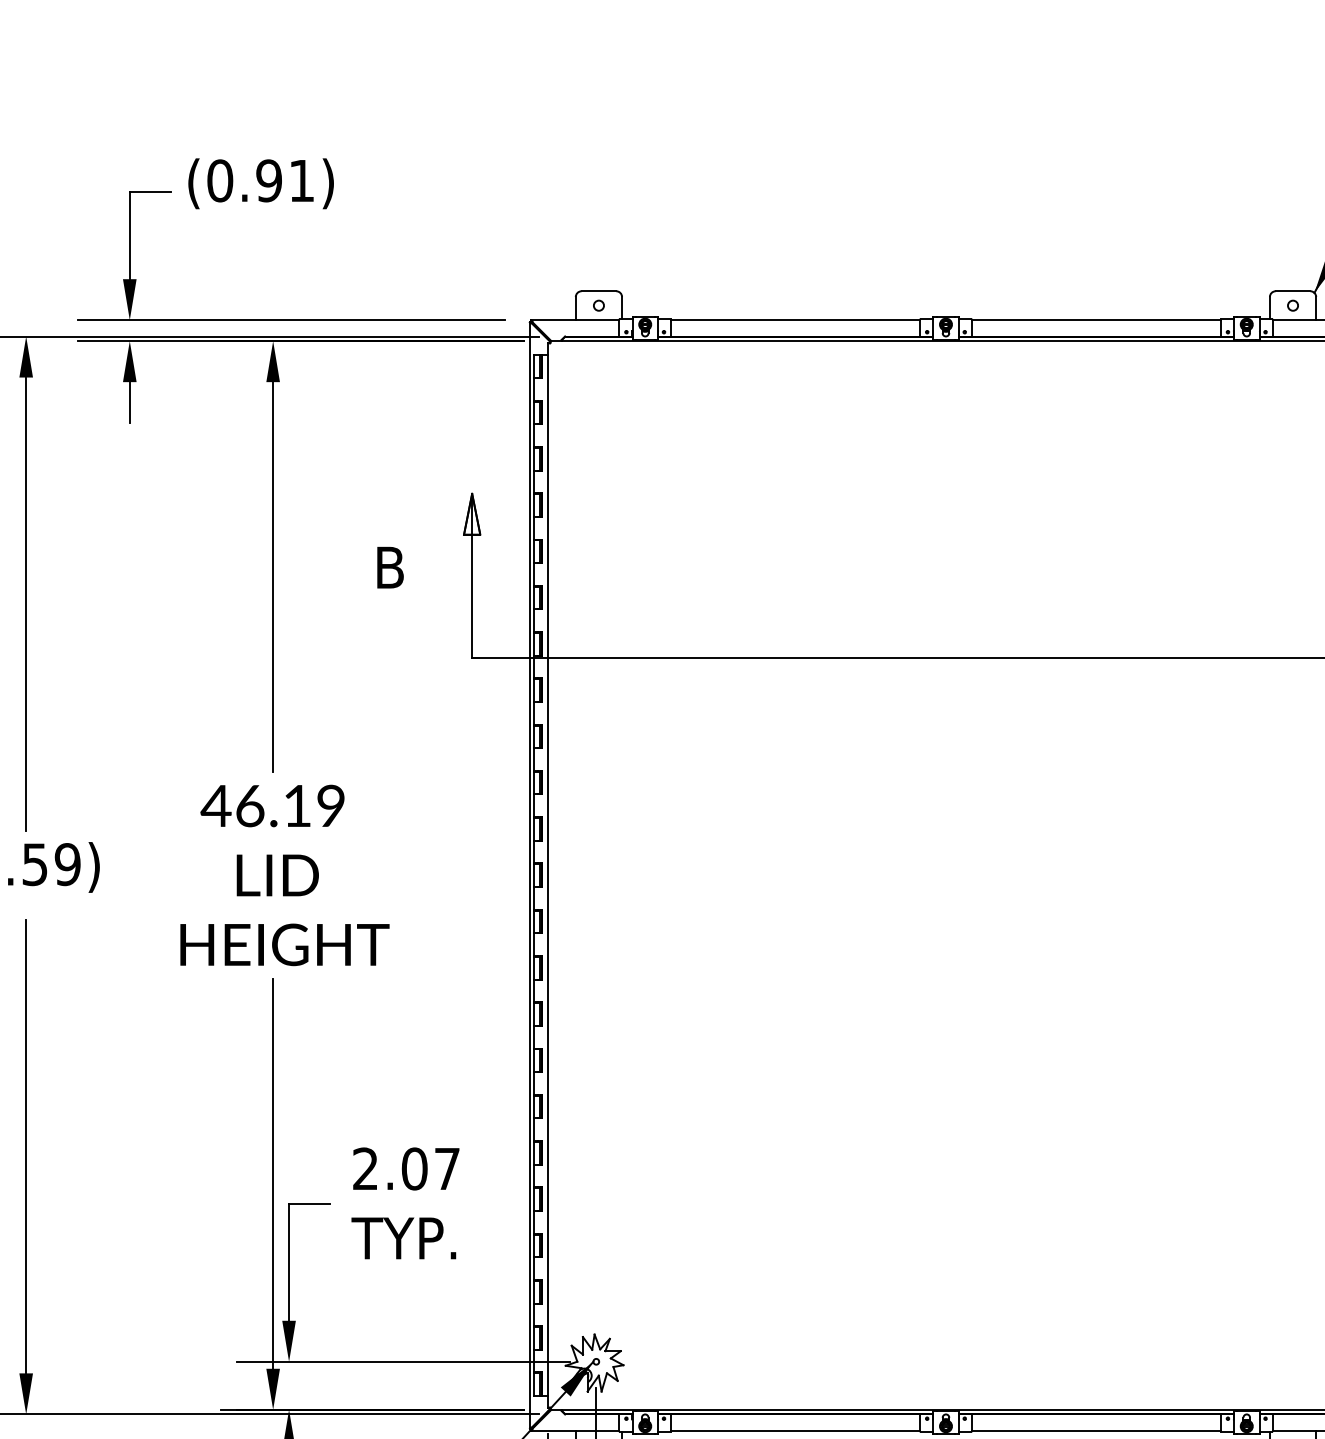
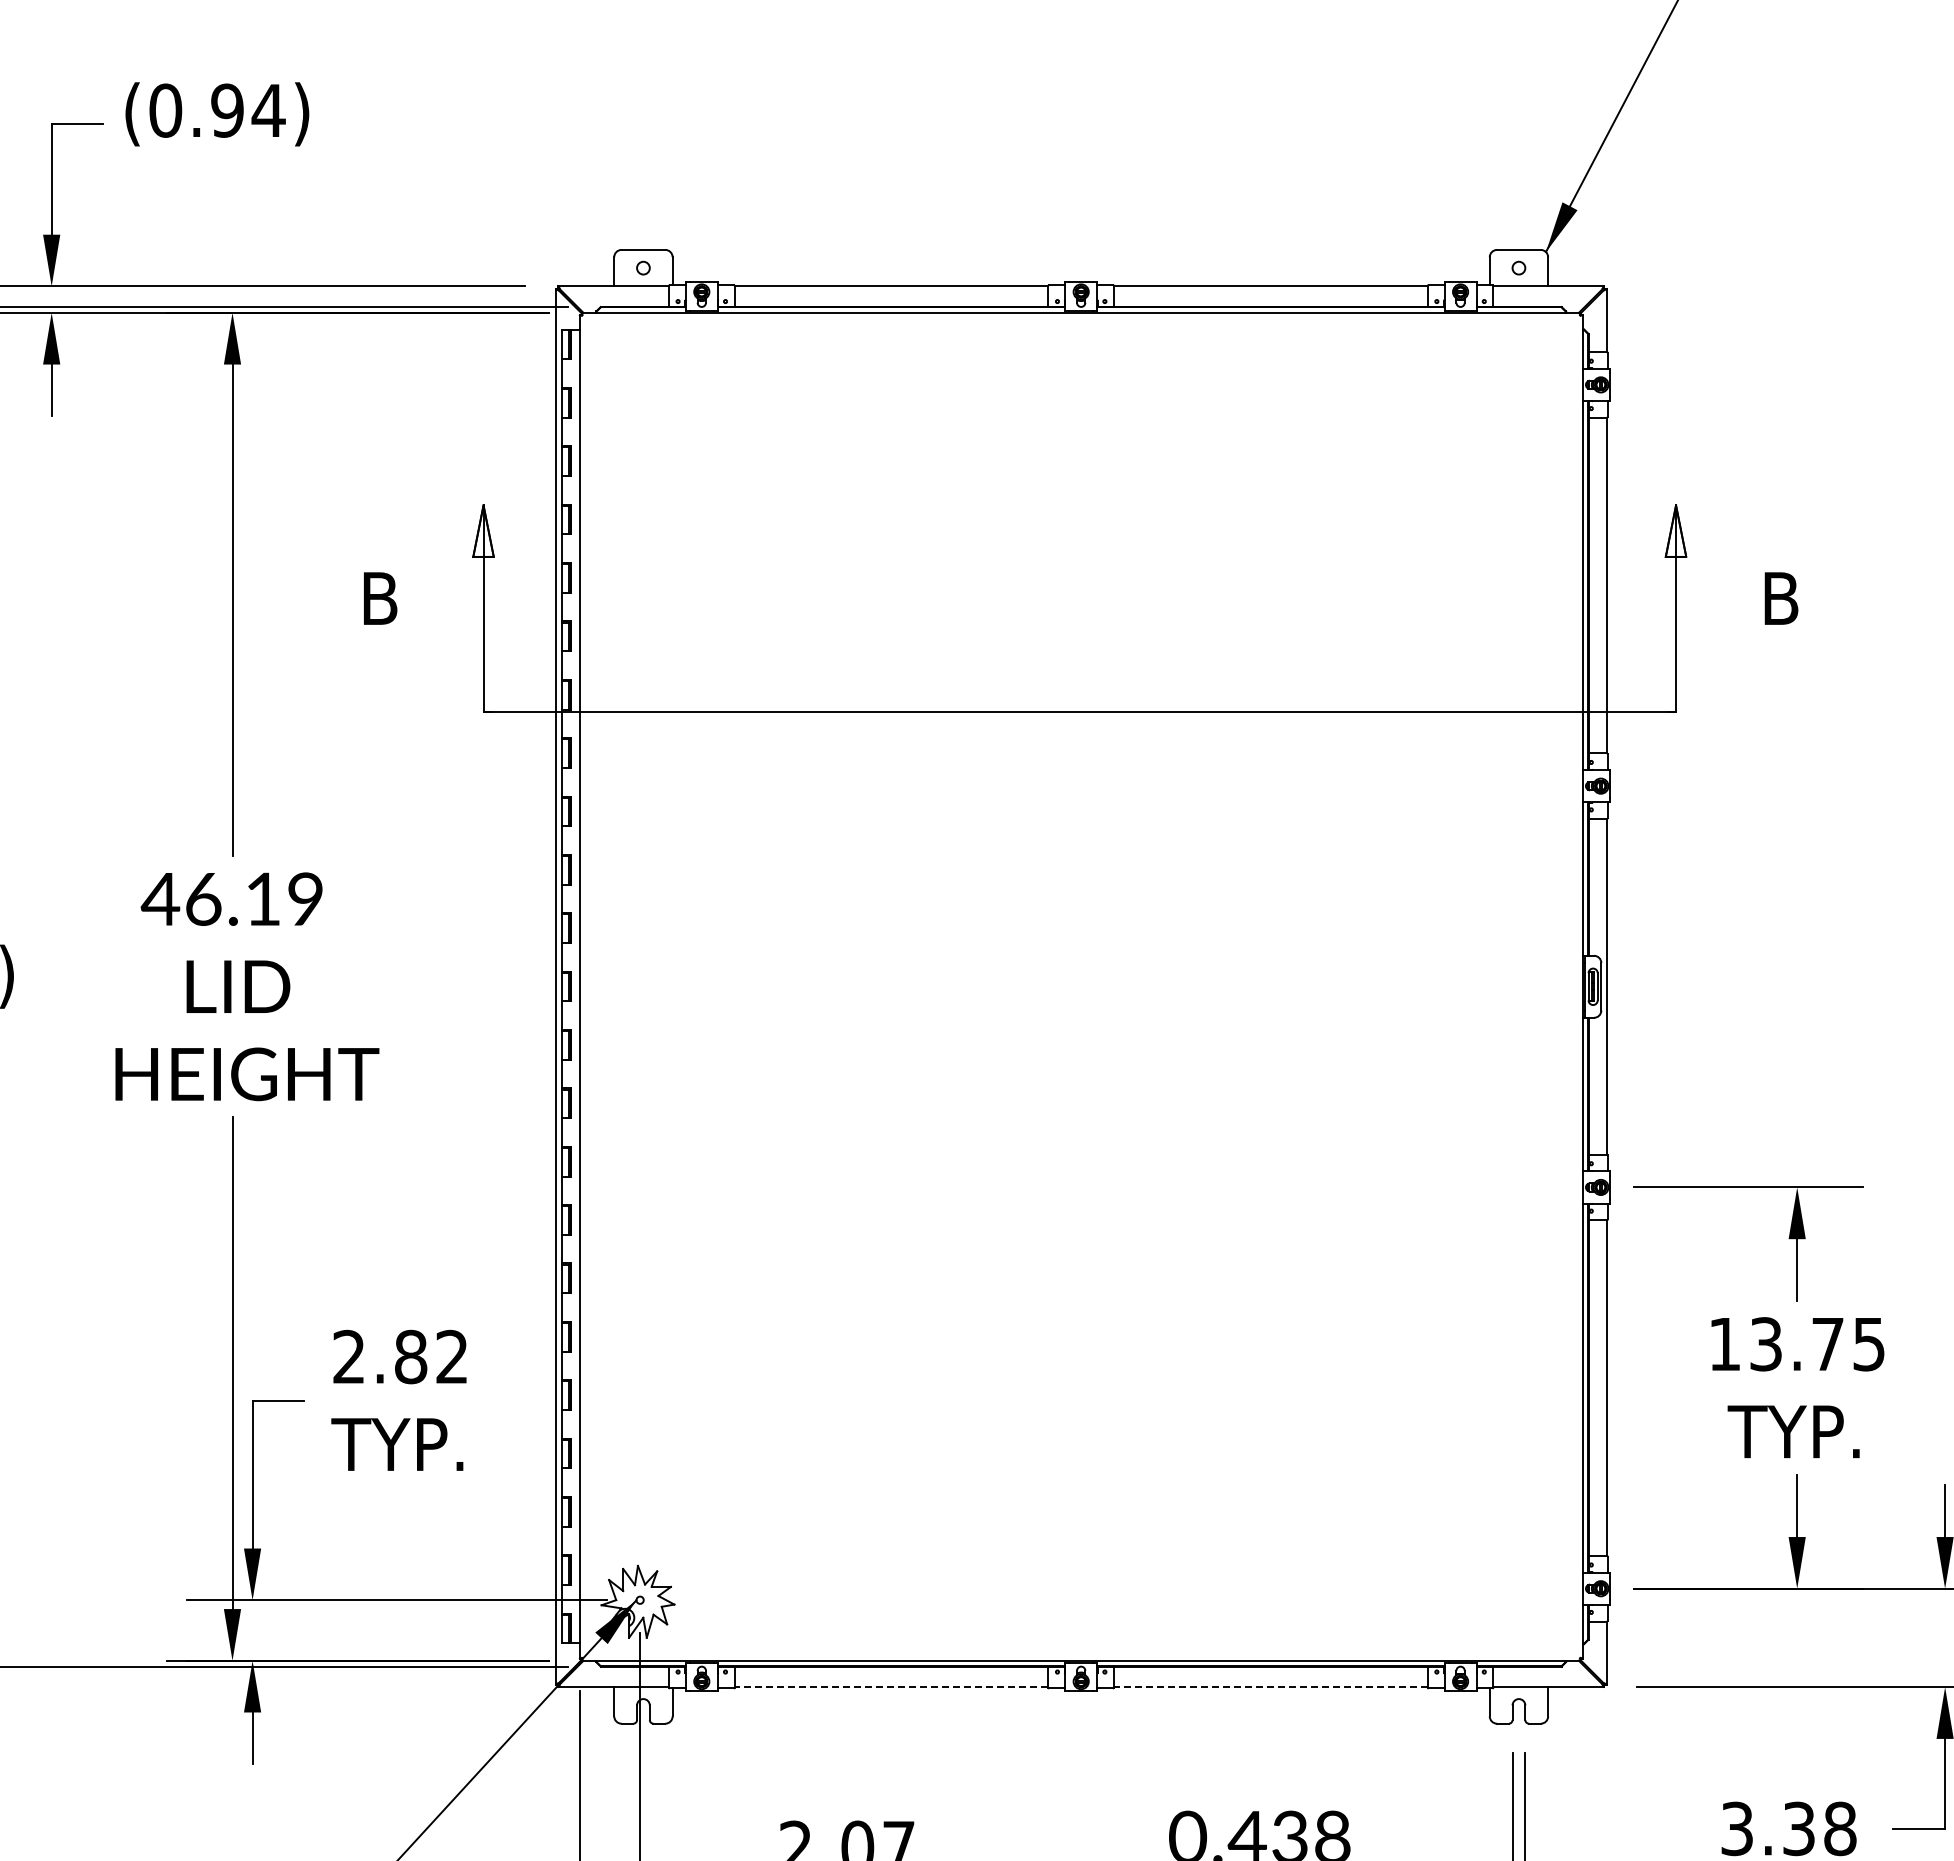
text: (301, 180) -> (268, 110), (0.91) -> (0.94)
text: (430, 1168) -> (430, 1356), 2.07 -> 2.82
line: (795, 1430) -> (891, 1687), solid -> dashed
line: (1096, 1430) -> (1270, 1687), solid -> dashed

